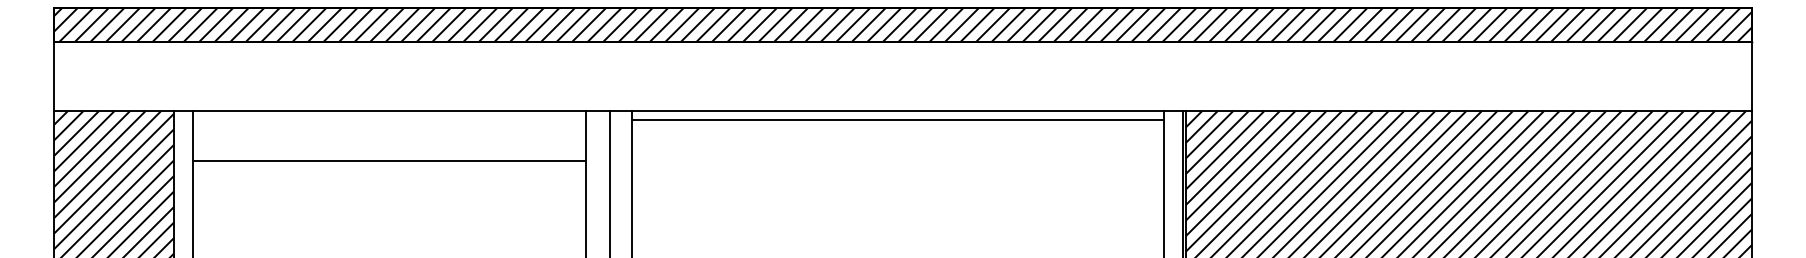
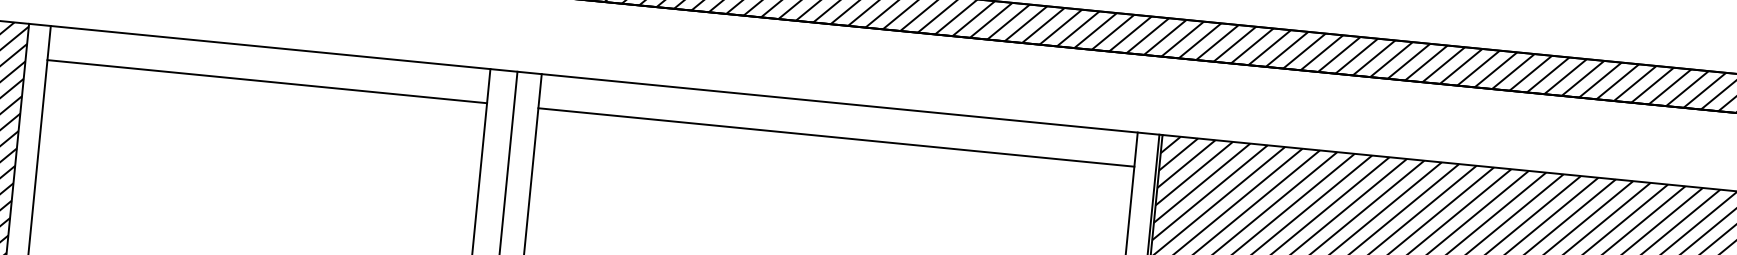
line: (897, 119) -> (836, 137), moved
line: (389, 160) -> (267, 81), moved

